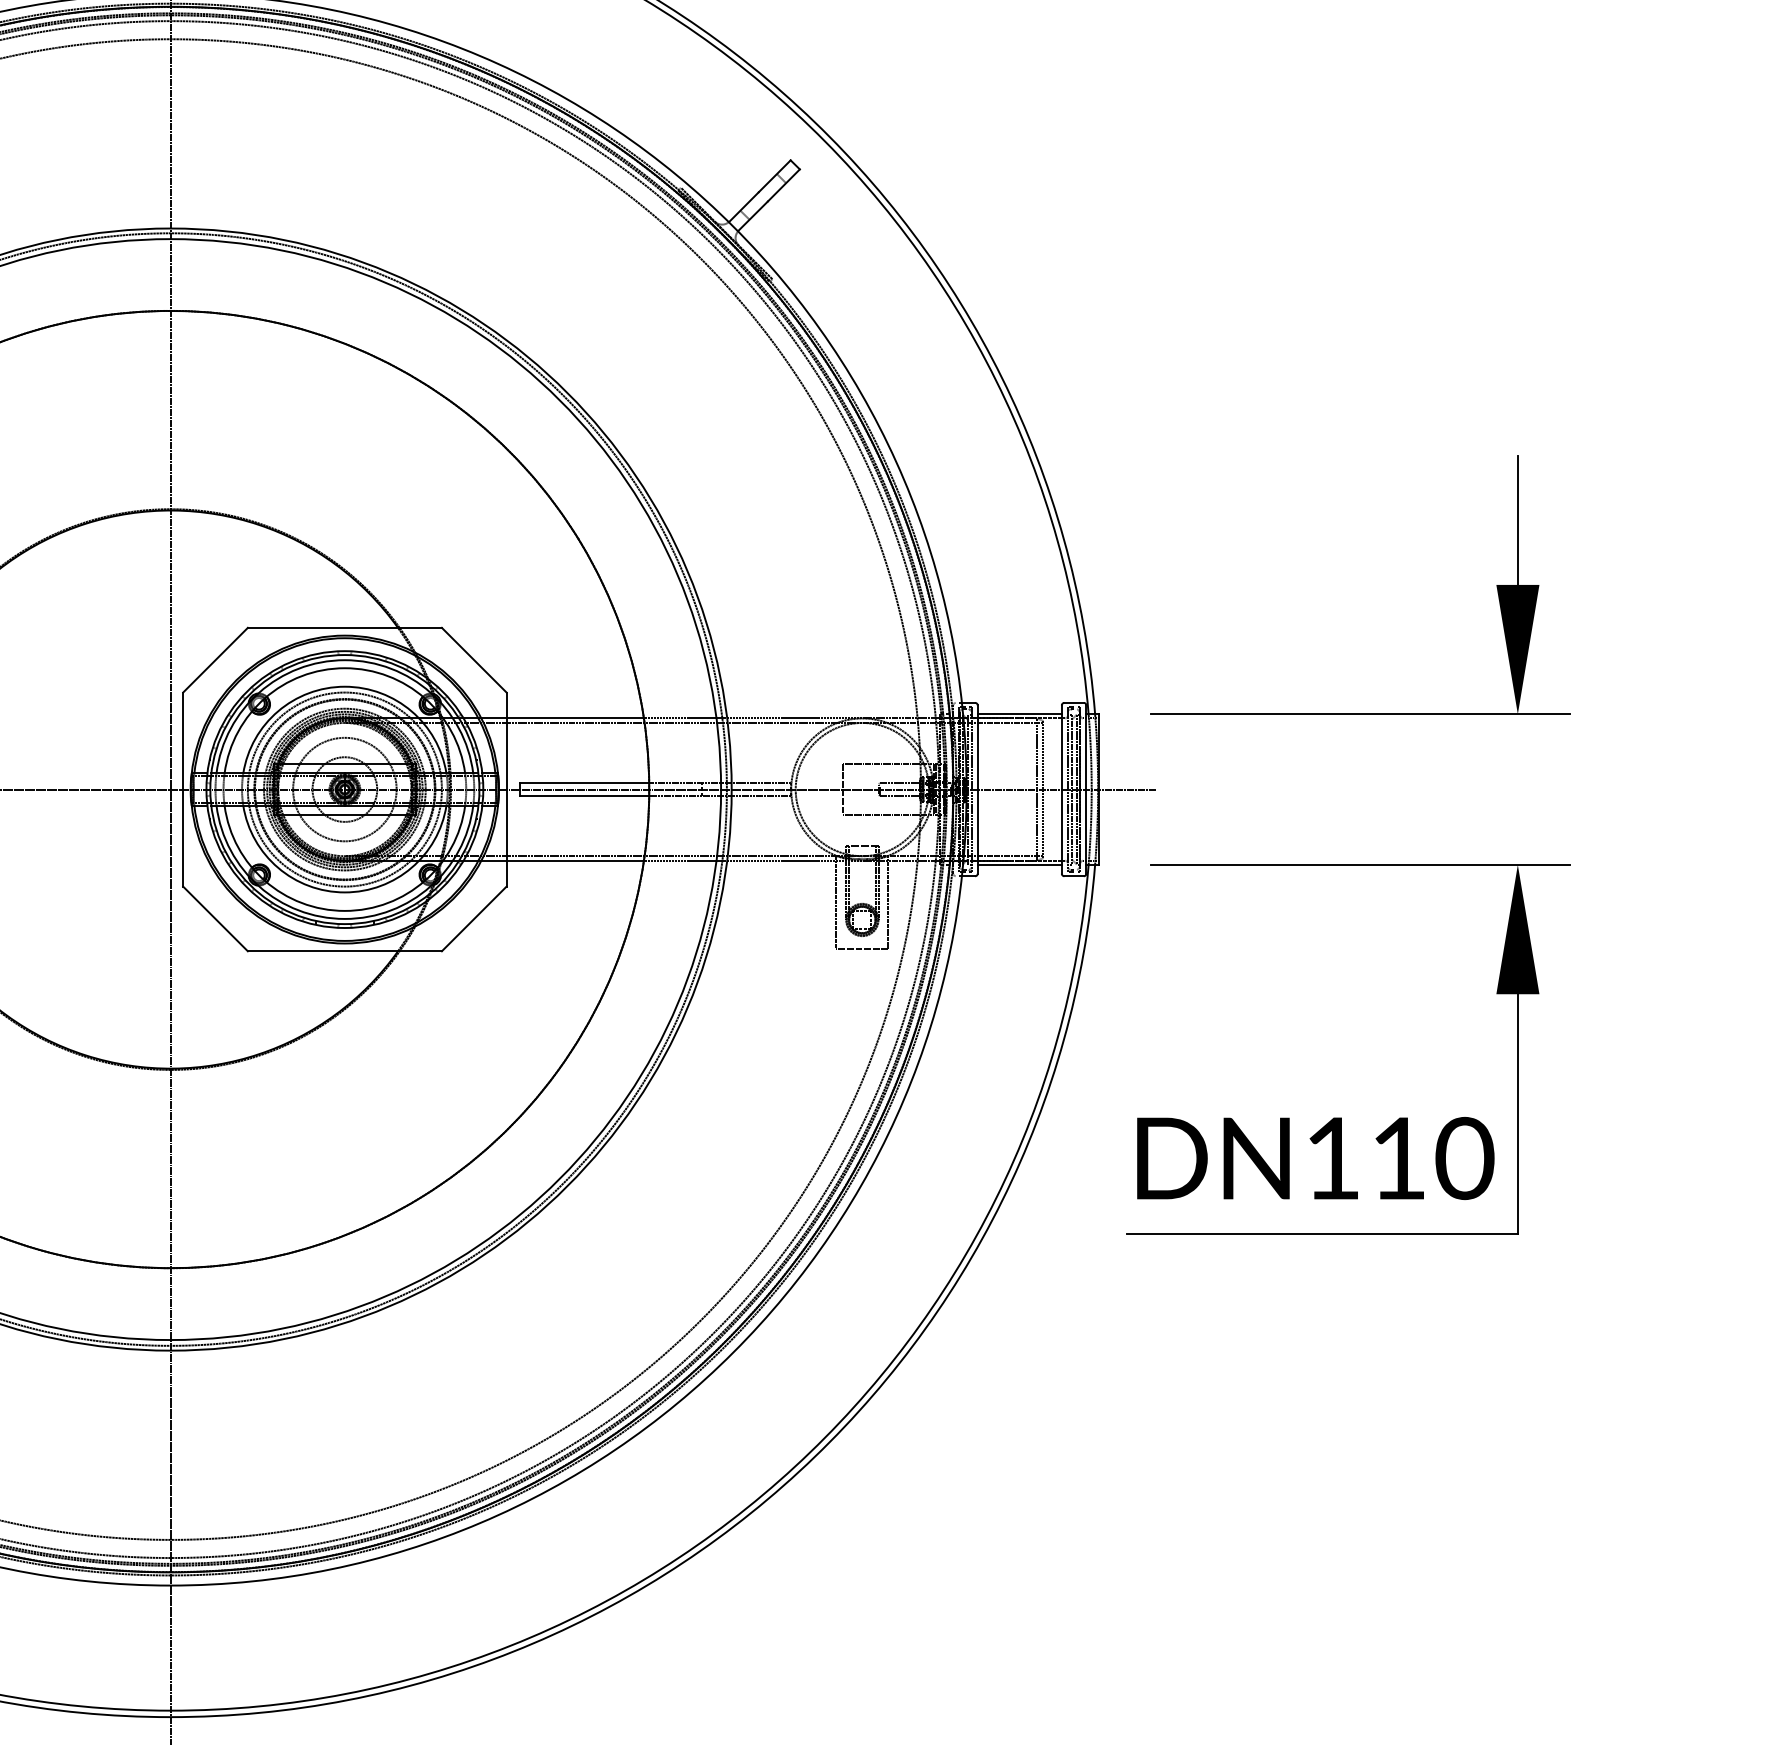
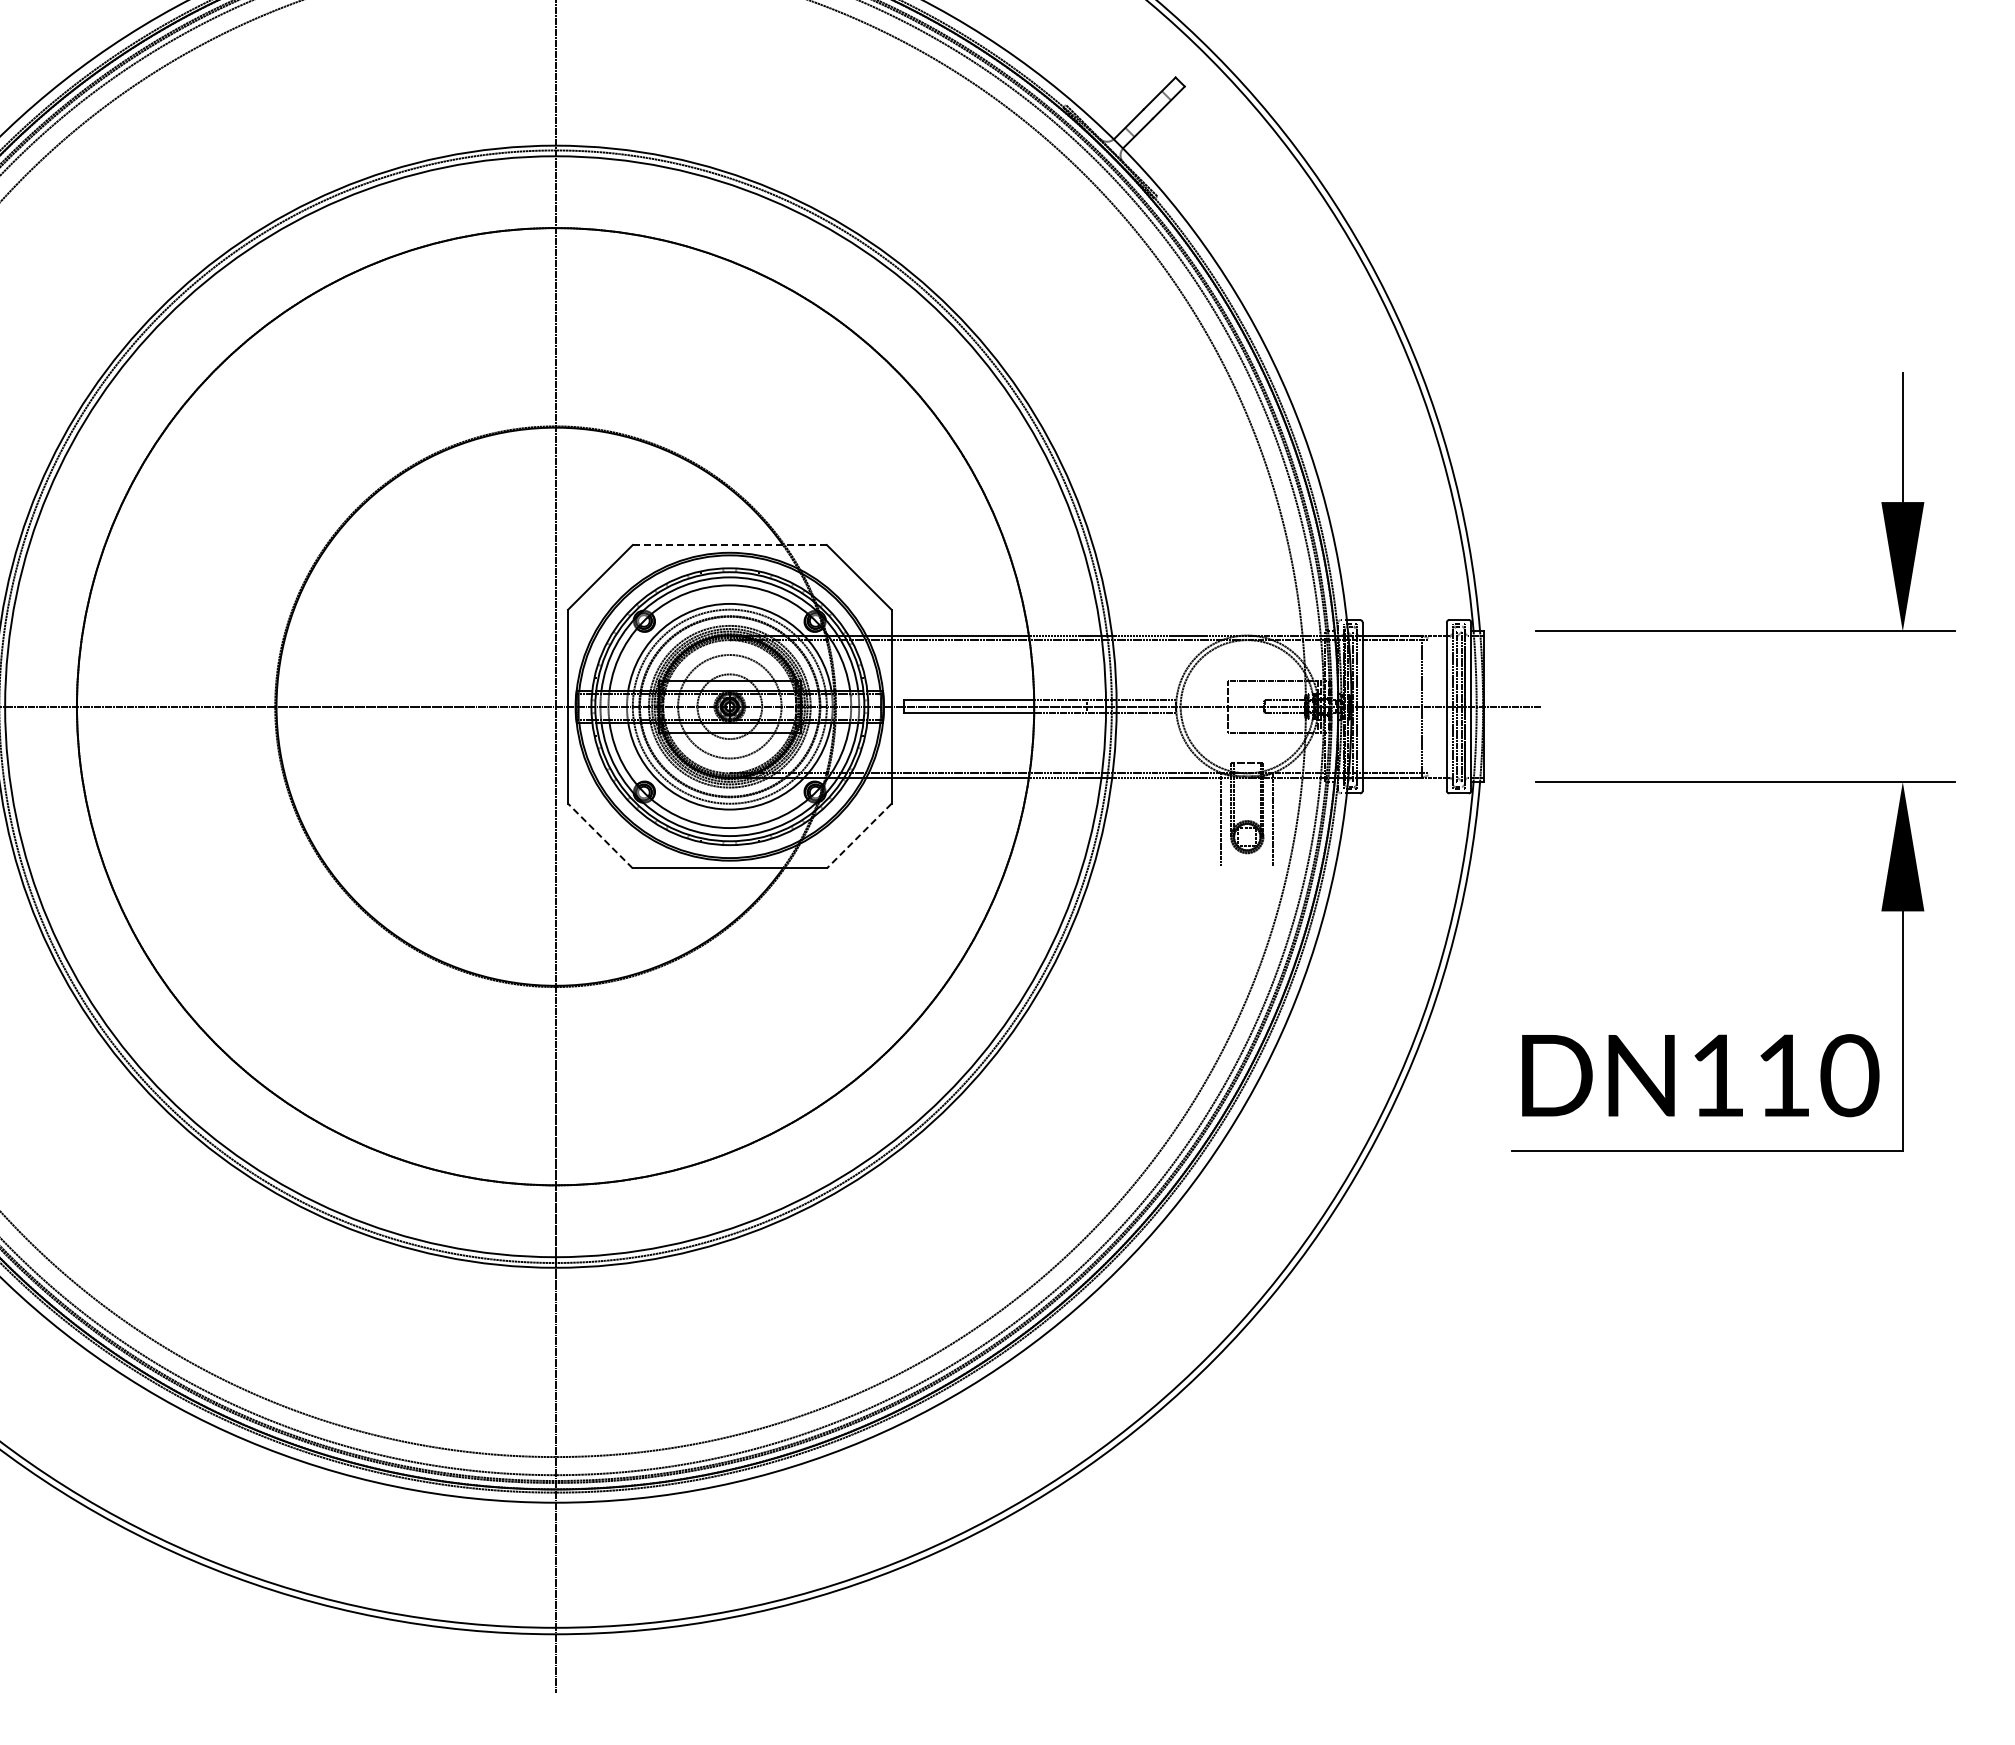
line: (345, 628) -> (730, 545), solid -> dashed
line: (1019, 714) -> (1404, 631), removed
line: (1043, 789) -> (1428, 706), removed
line: (1019, 865) -> (1404, 782), removed
line: (215, 919) -> (600, 836), solid -> dashed
line: (474, 919) -> (859, 836), solid -> dashed
line: (862, 949) -> (1247, 866), removed

